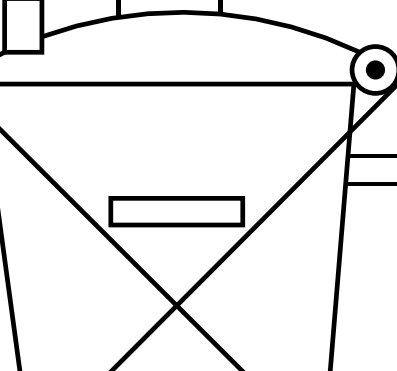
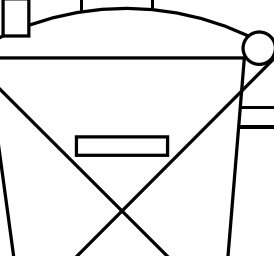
fill: (374, 68) -> (258, 47), removed

